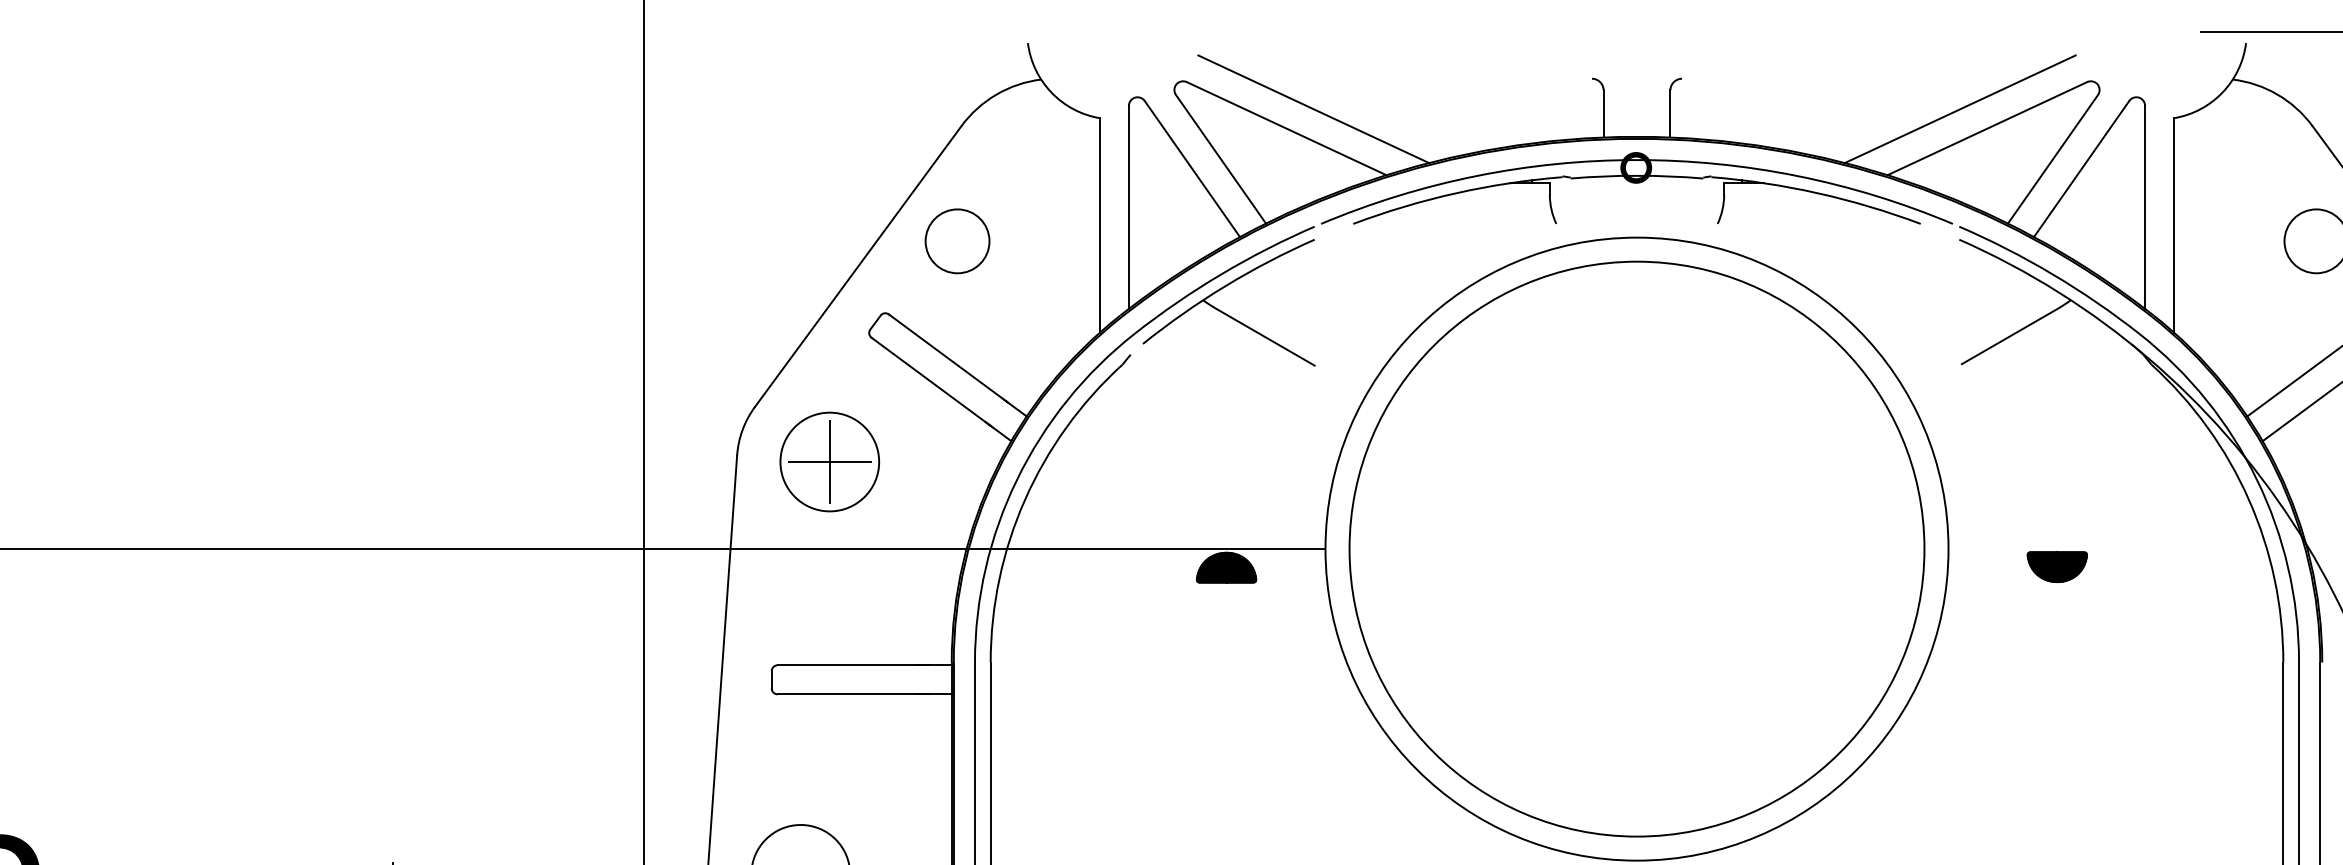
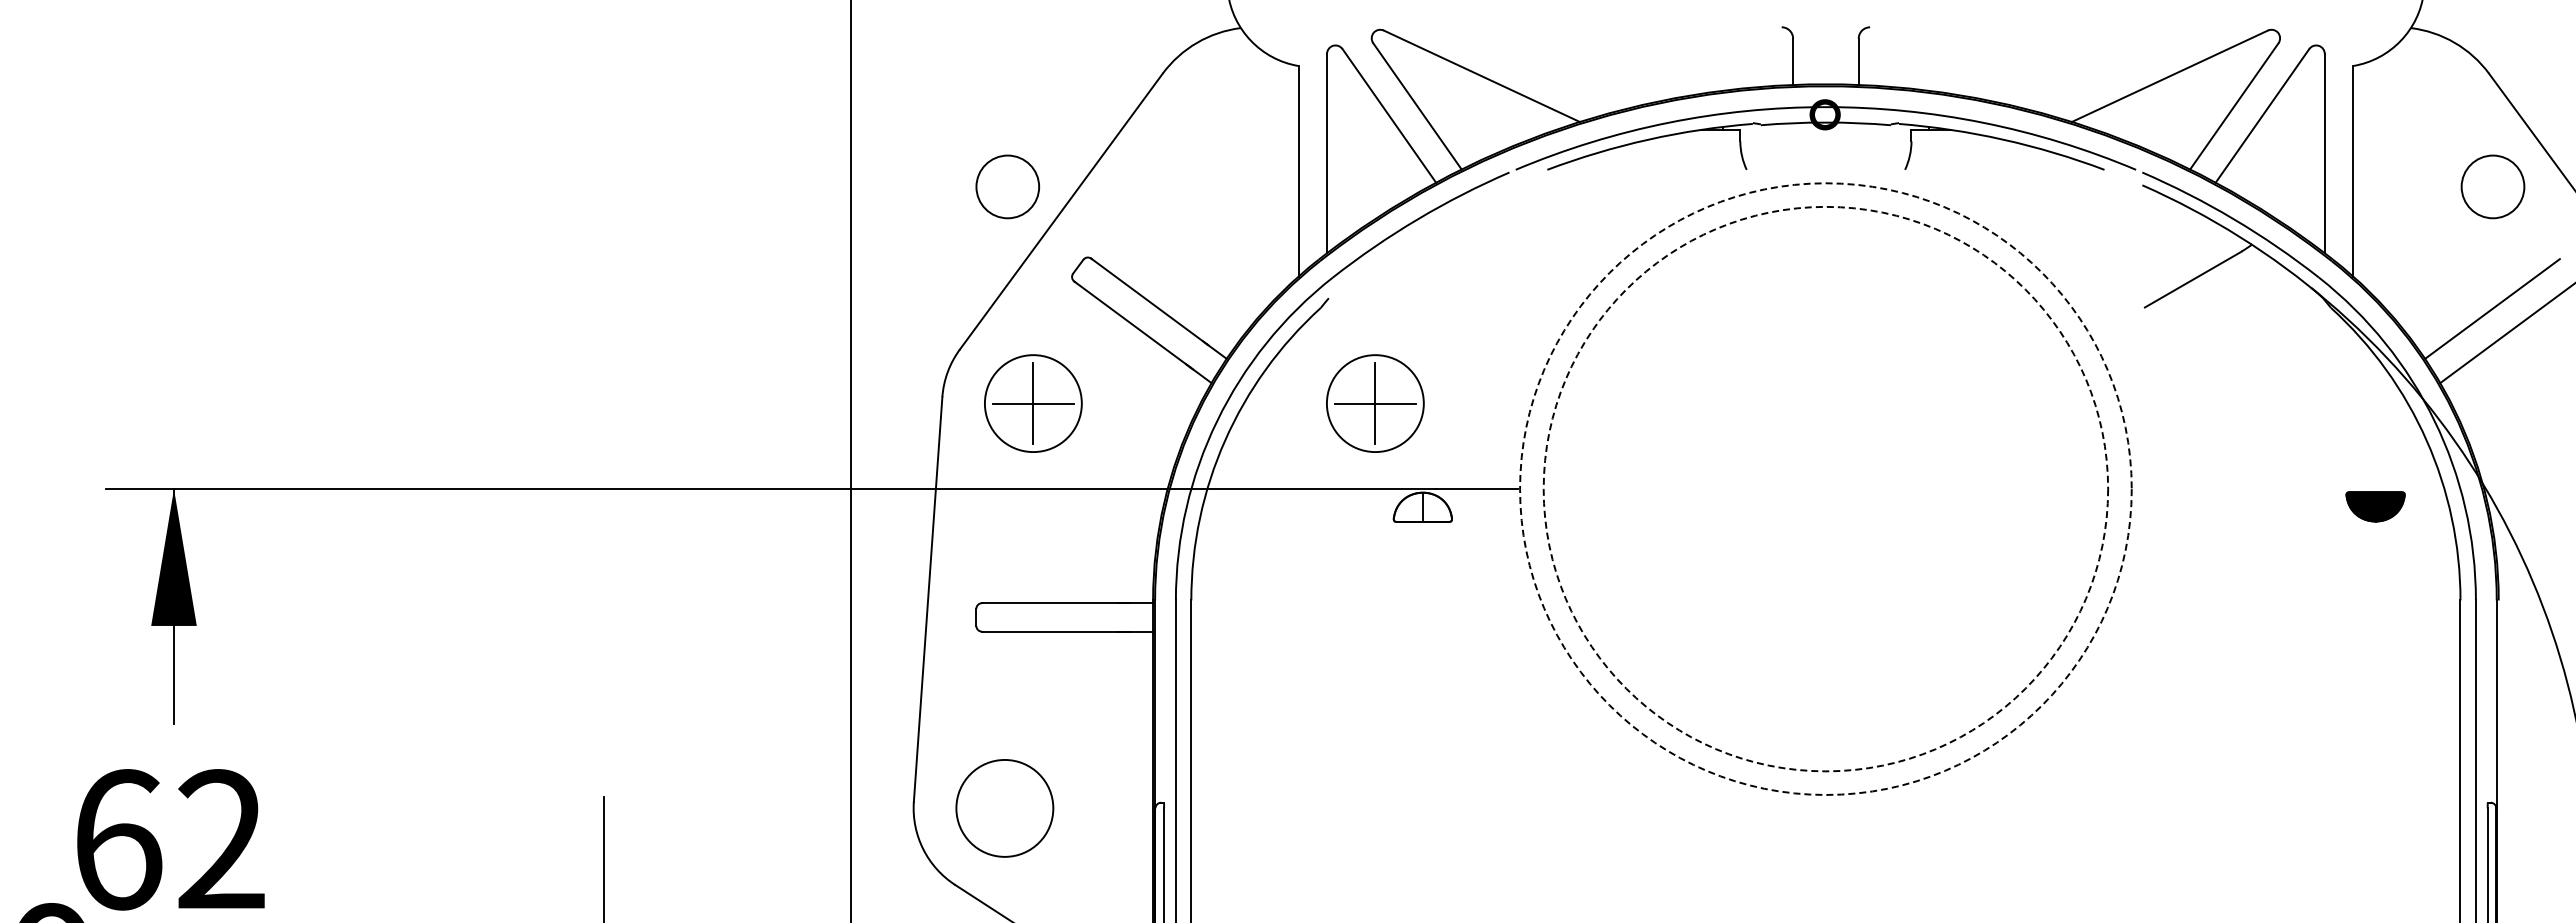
line: (1313, 109) -> (1508, 57), removed
line: (1959, 109) -> (2142, 57), removed
circle: (957, 240) -> (1007, 186), moved
part: (1223, 311) -> (1419, 255), removed
part: (1178, 461) -> (1375, 403), added
circle: (1636, 548) -> (1825, 488), solid -> dashed
circle: (1636, 548) -> (1825, 488), solid -> dashed
part: (2057, 566) -> (2375, 506), moved
fill: (1226, 567) -> (1422, 507), removed

